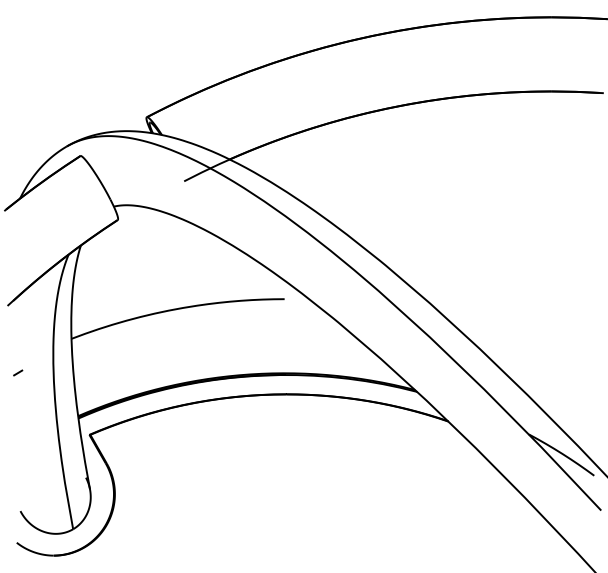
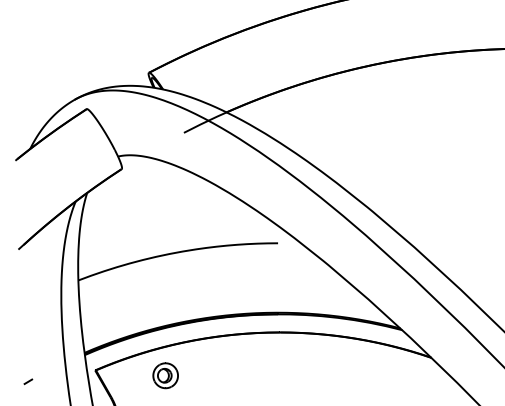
line: (18, 372) -> (28, 381), moved
part: (164, 440) -> (165, 375), added

